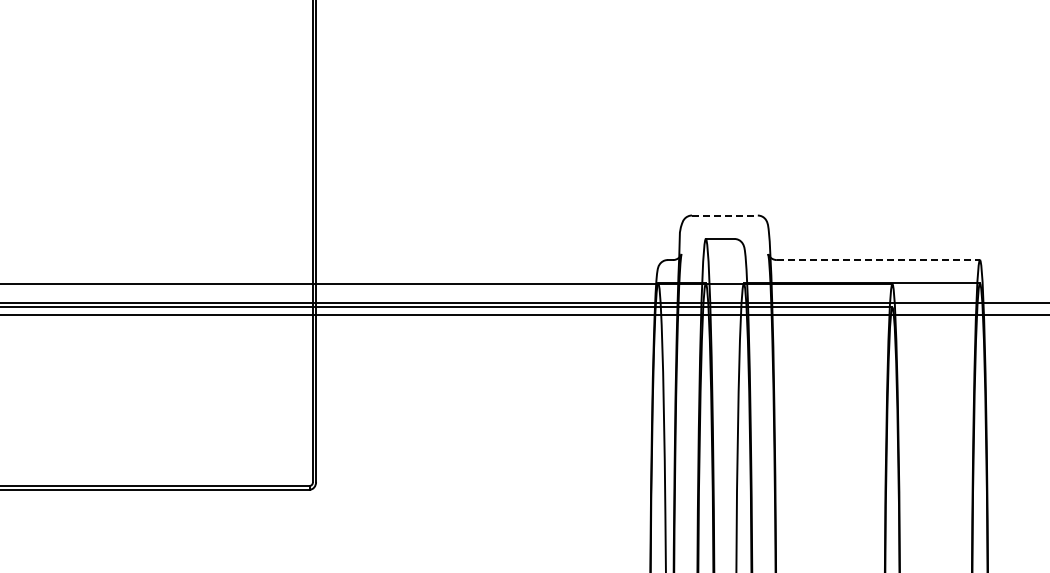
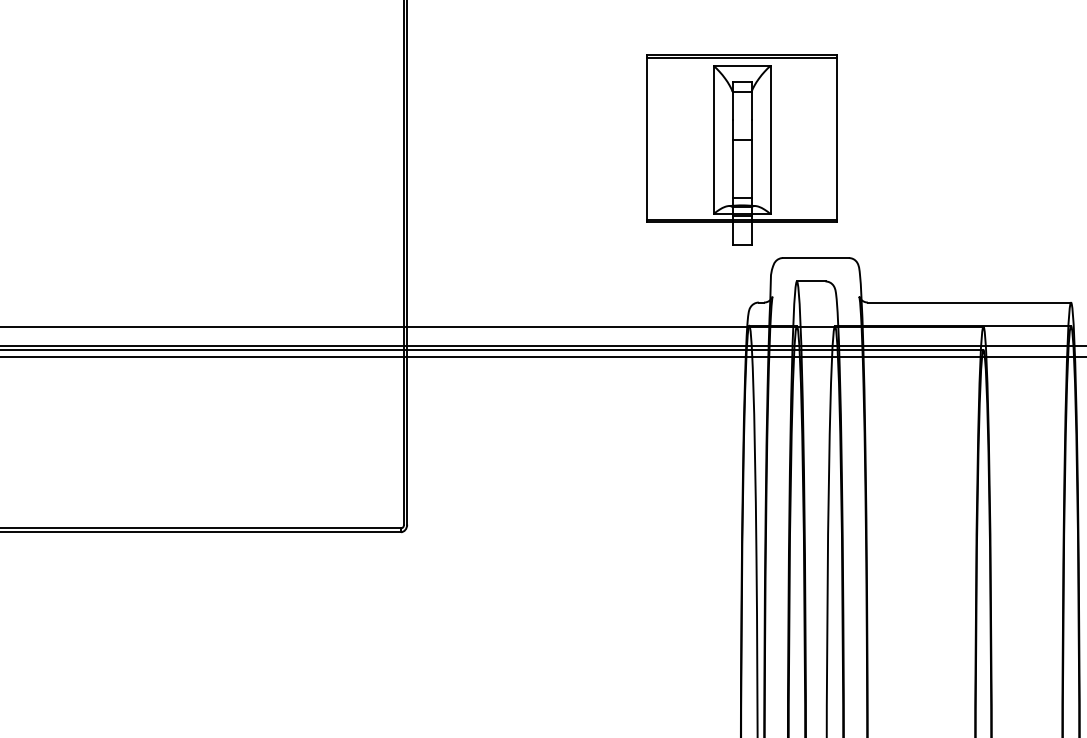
part: (650, 106) -> (741, 149), added
line: (724, 215) -> (815, 258), dashed -> solid
line: (878, 259) -> (969, 302), dashed -> solid

